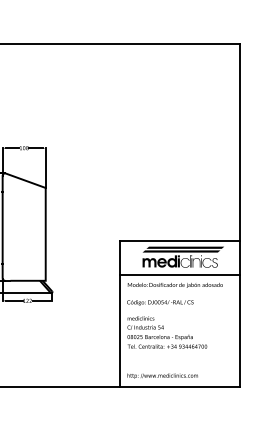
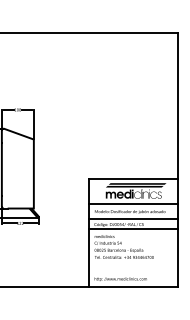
line: (179, 294) -> (133, 218), added
line: (179, 308) -> (133, 229), added

